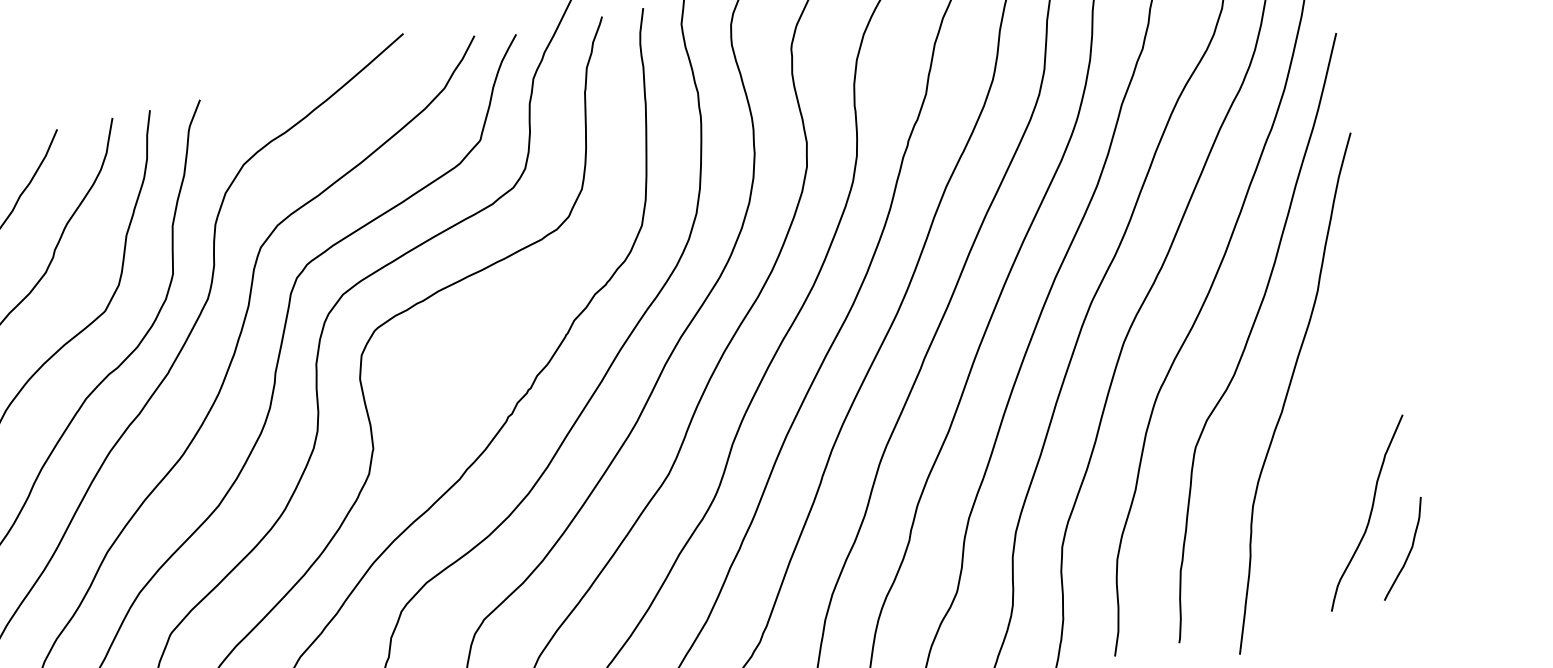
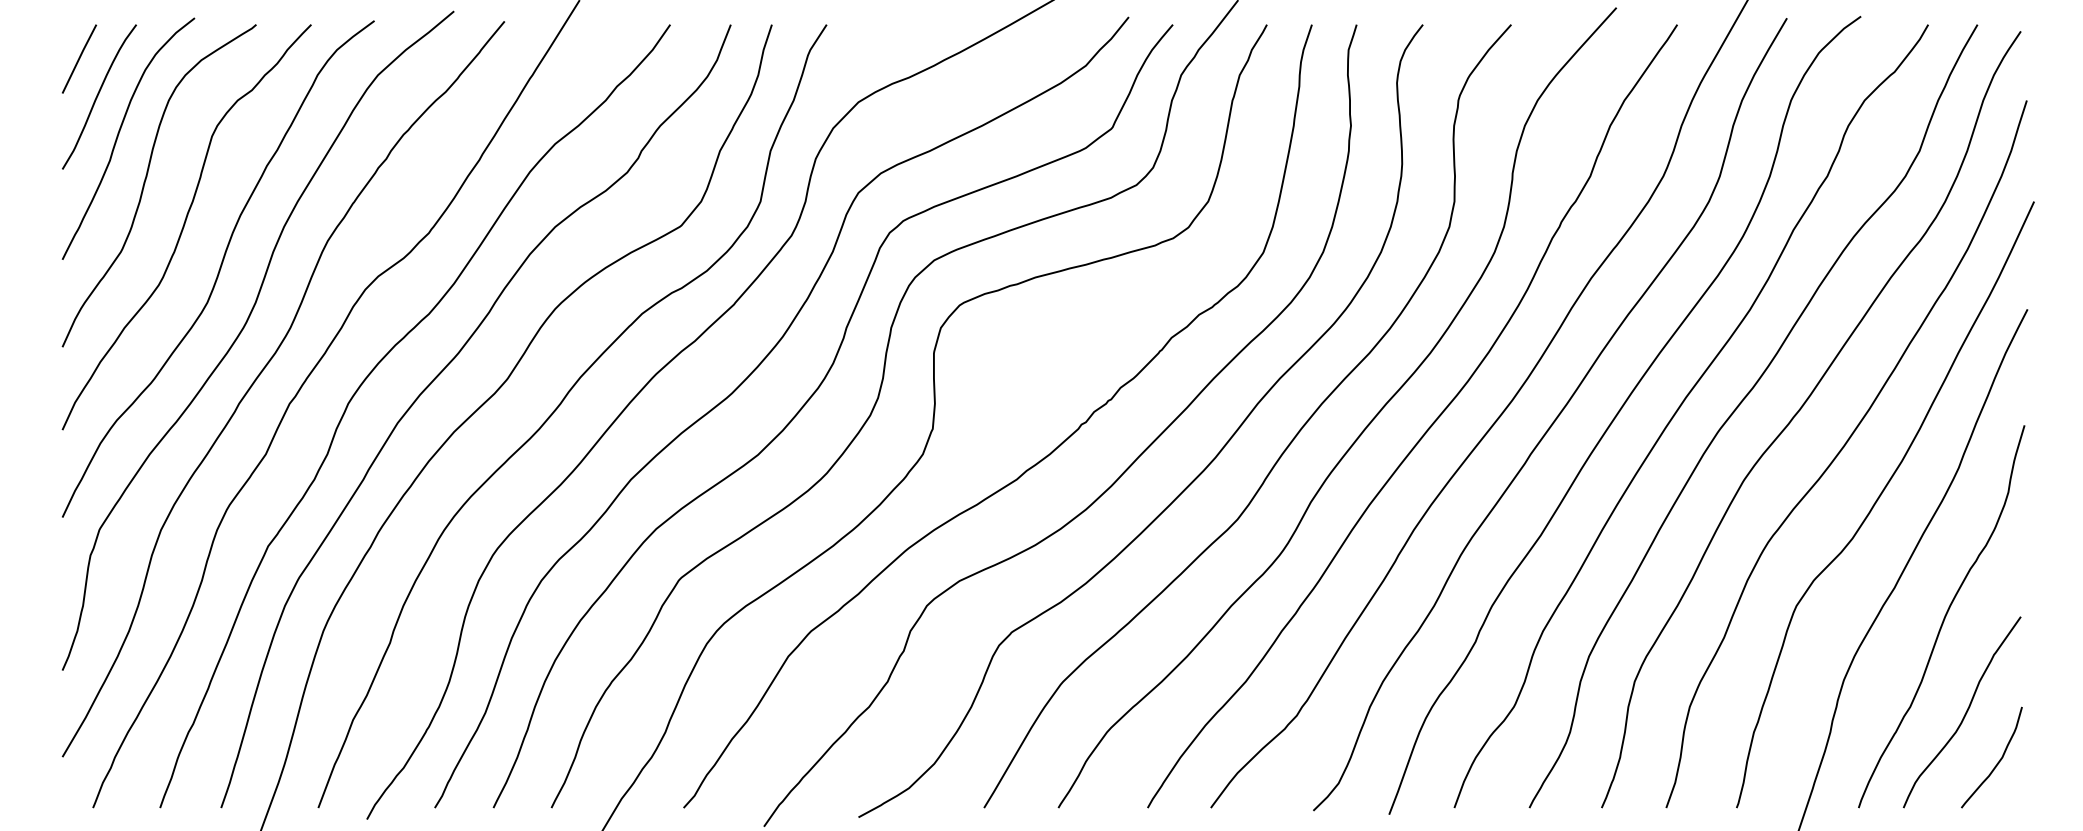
curve: (1332, 430) -> (1943, 618), added

